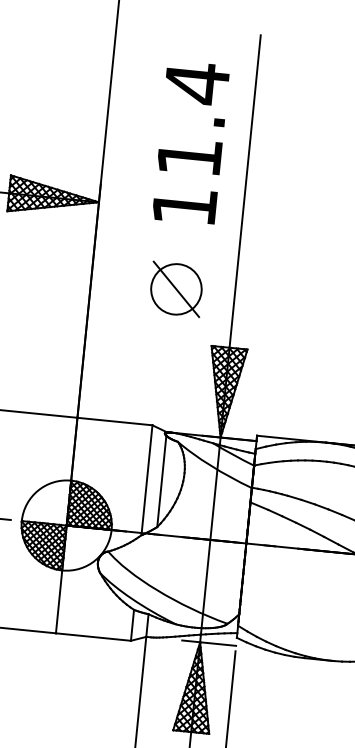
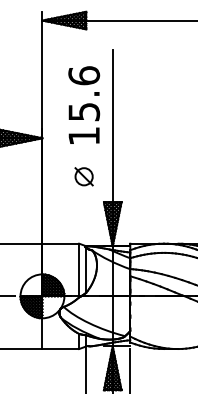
text: (194, 119) -> (84, 93), 11.4 -> 15.6
part: (175, 288) -> (83, 176), size x0.7

